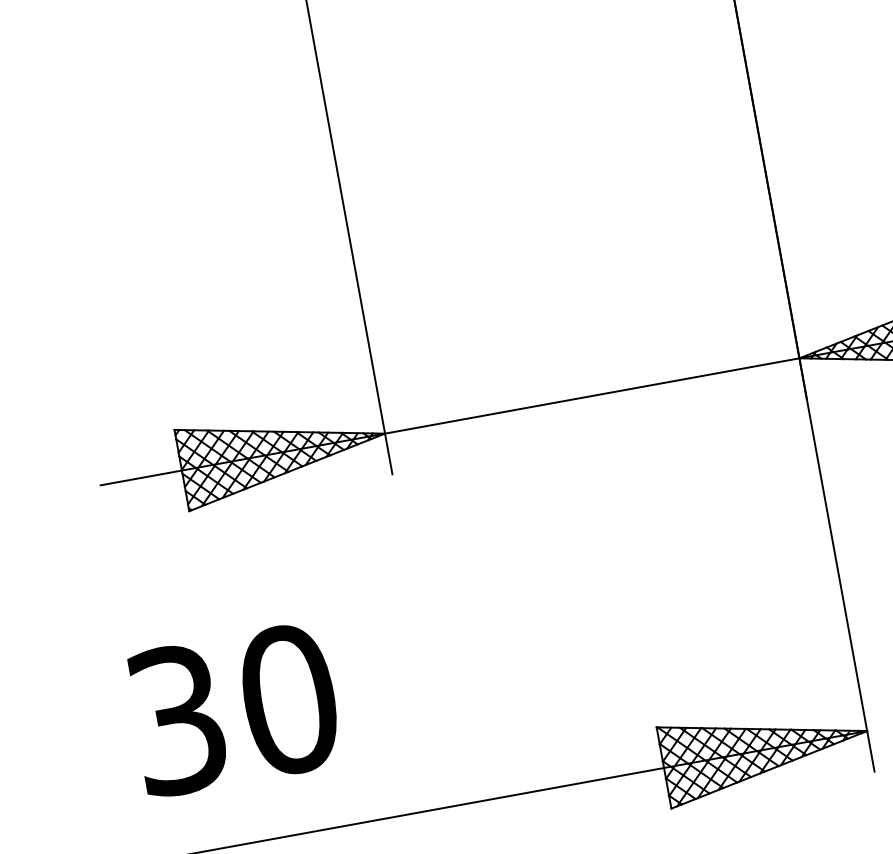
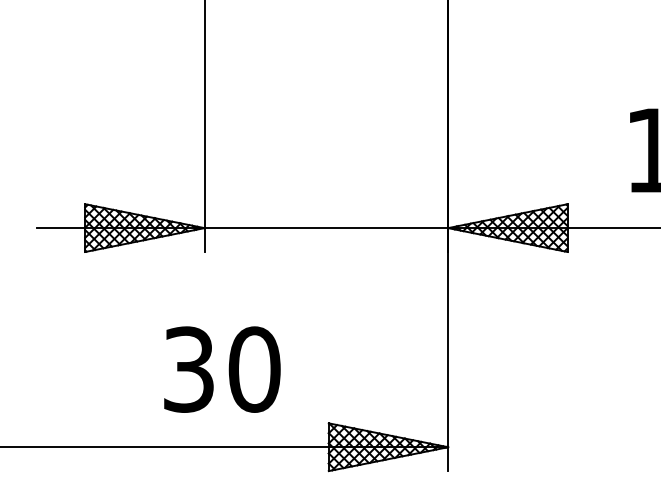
text: (234, 709) -> (222, 369), moved

